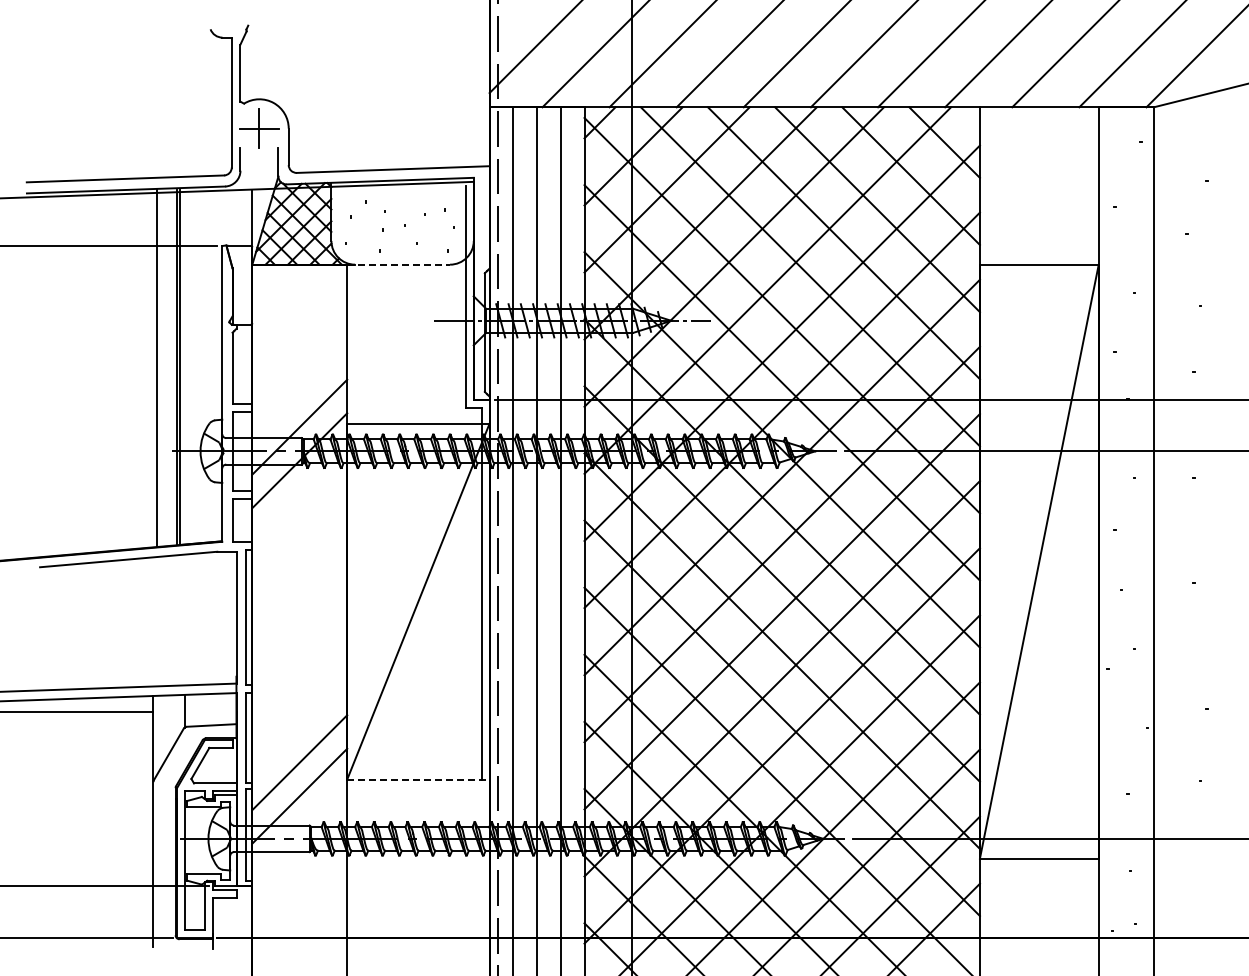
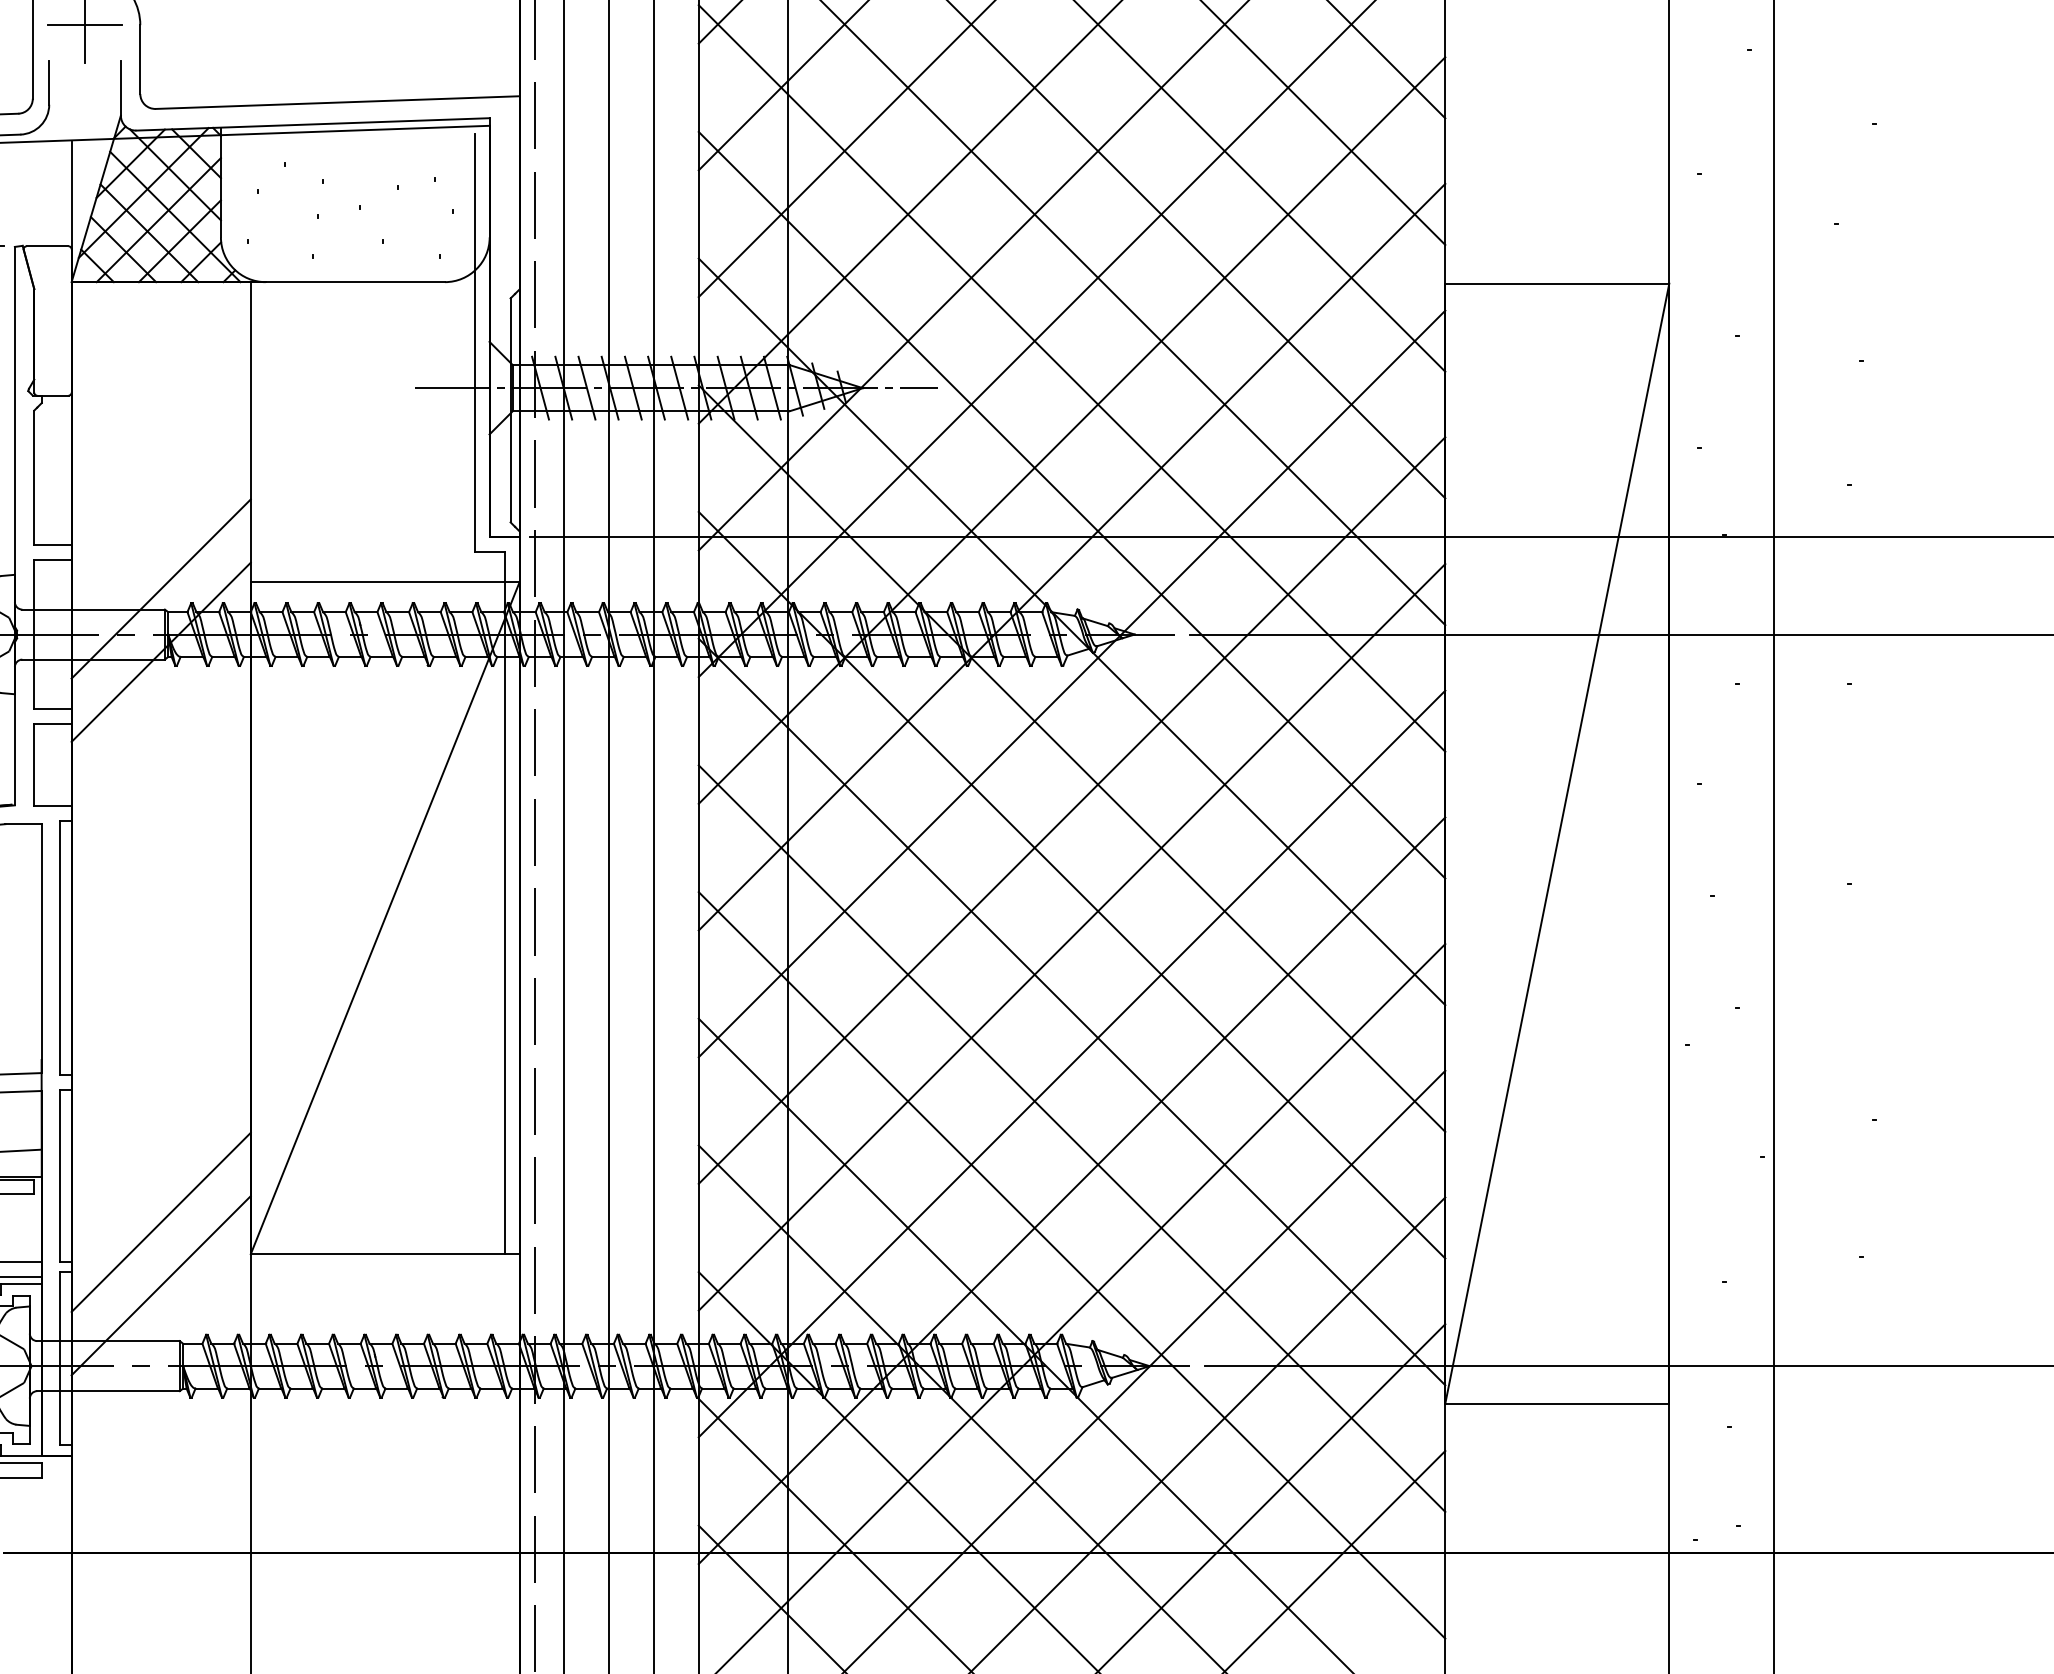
line: (399, 264) -> (349, 281), dashed -> solid
line: (418, 779) -> (385, 1254), dashed -> solid

